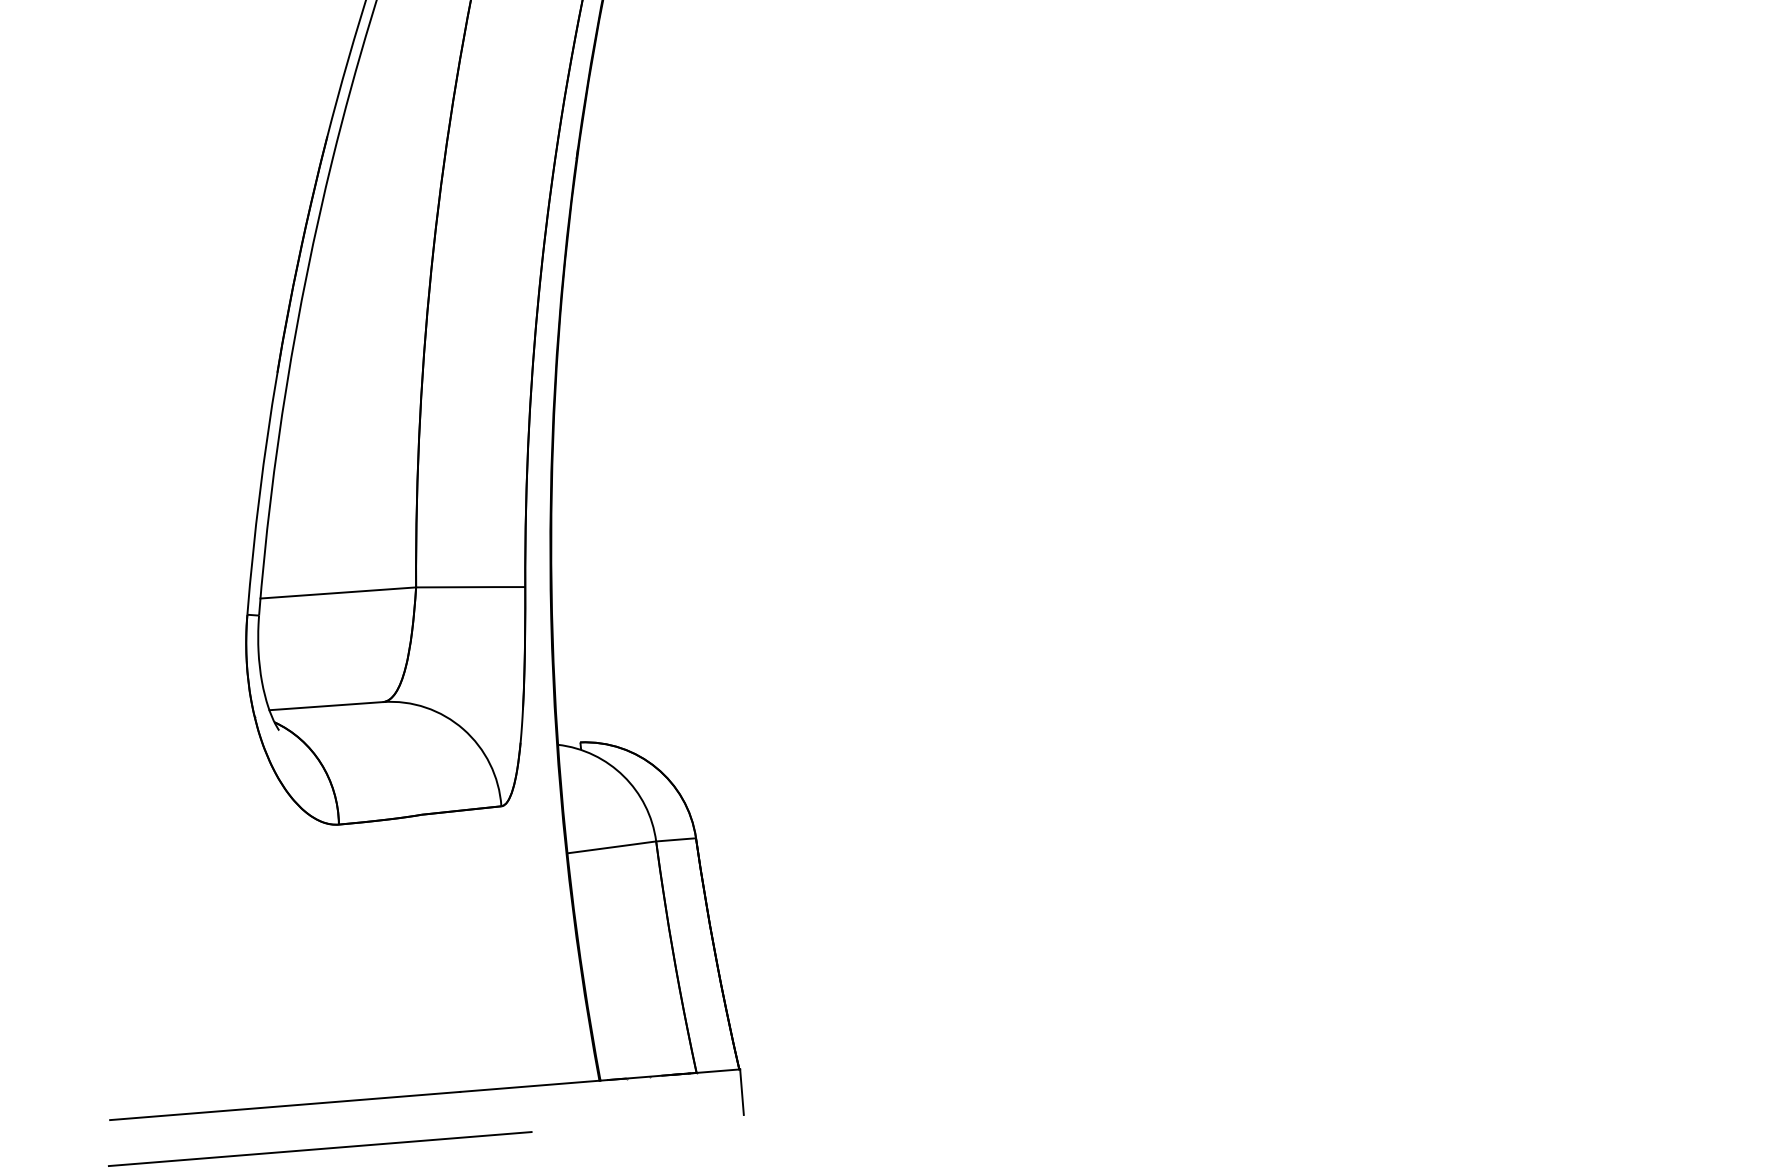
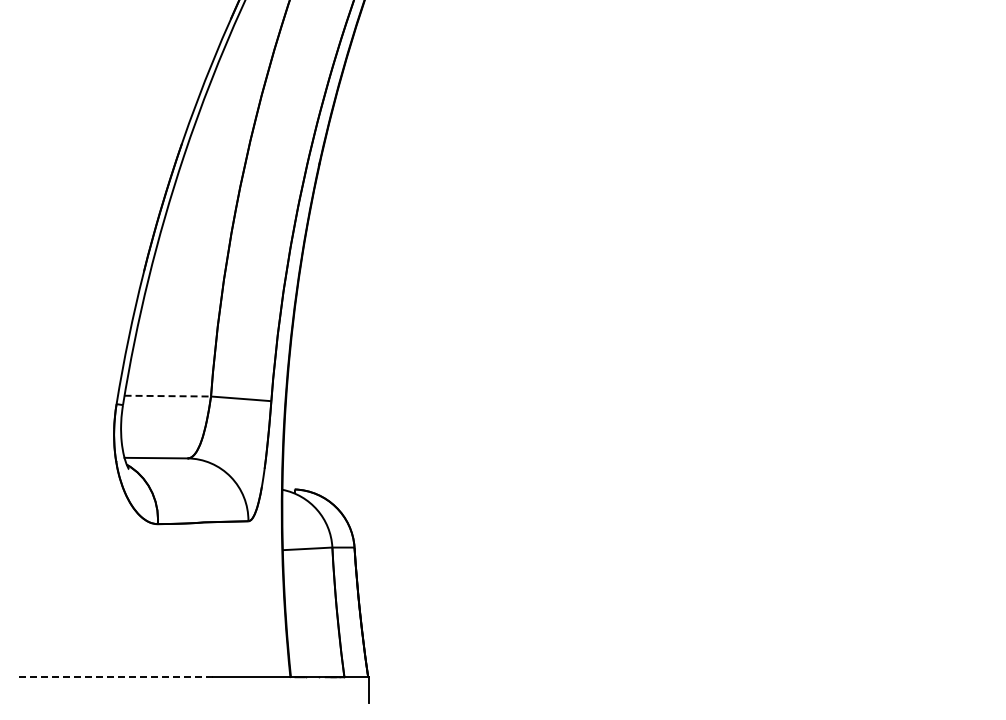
line: (339, 593) -> (168, 396), solid -> dashed
line: (284, 1106) -> (115, 677), solid -> dashed
line: (319, 1149) -> (132, 702), removed

